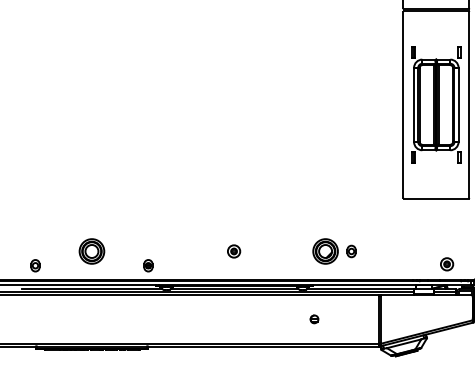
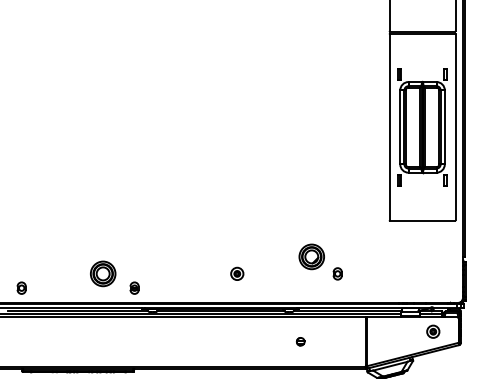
part: (92, 251) -> (103, 273), moved
part: (234, 251) -> (237, 273), moved
part: (325, 251) -> (311, 256), moved
part: (447, 264) -> (433, 331), moved

